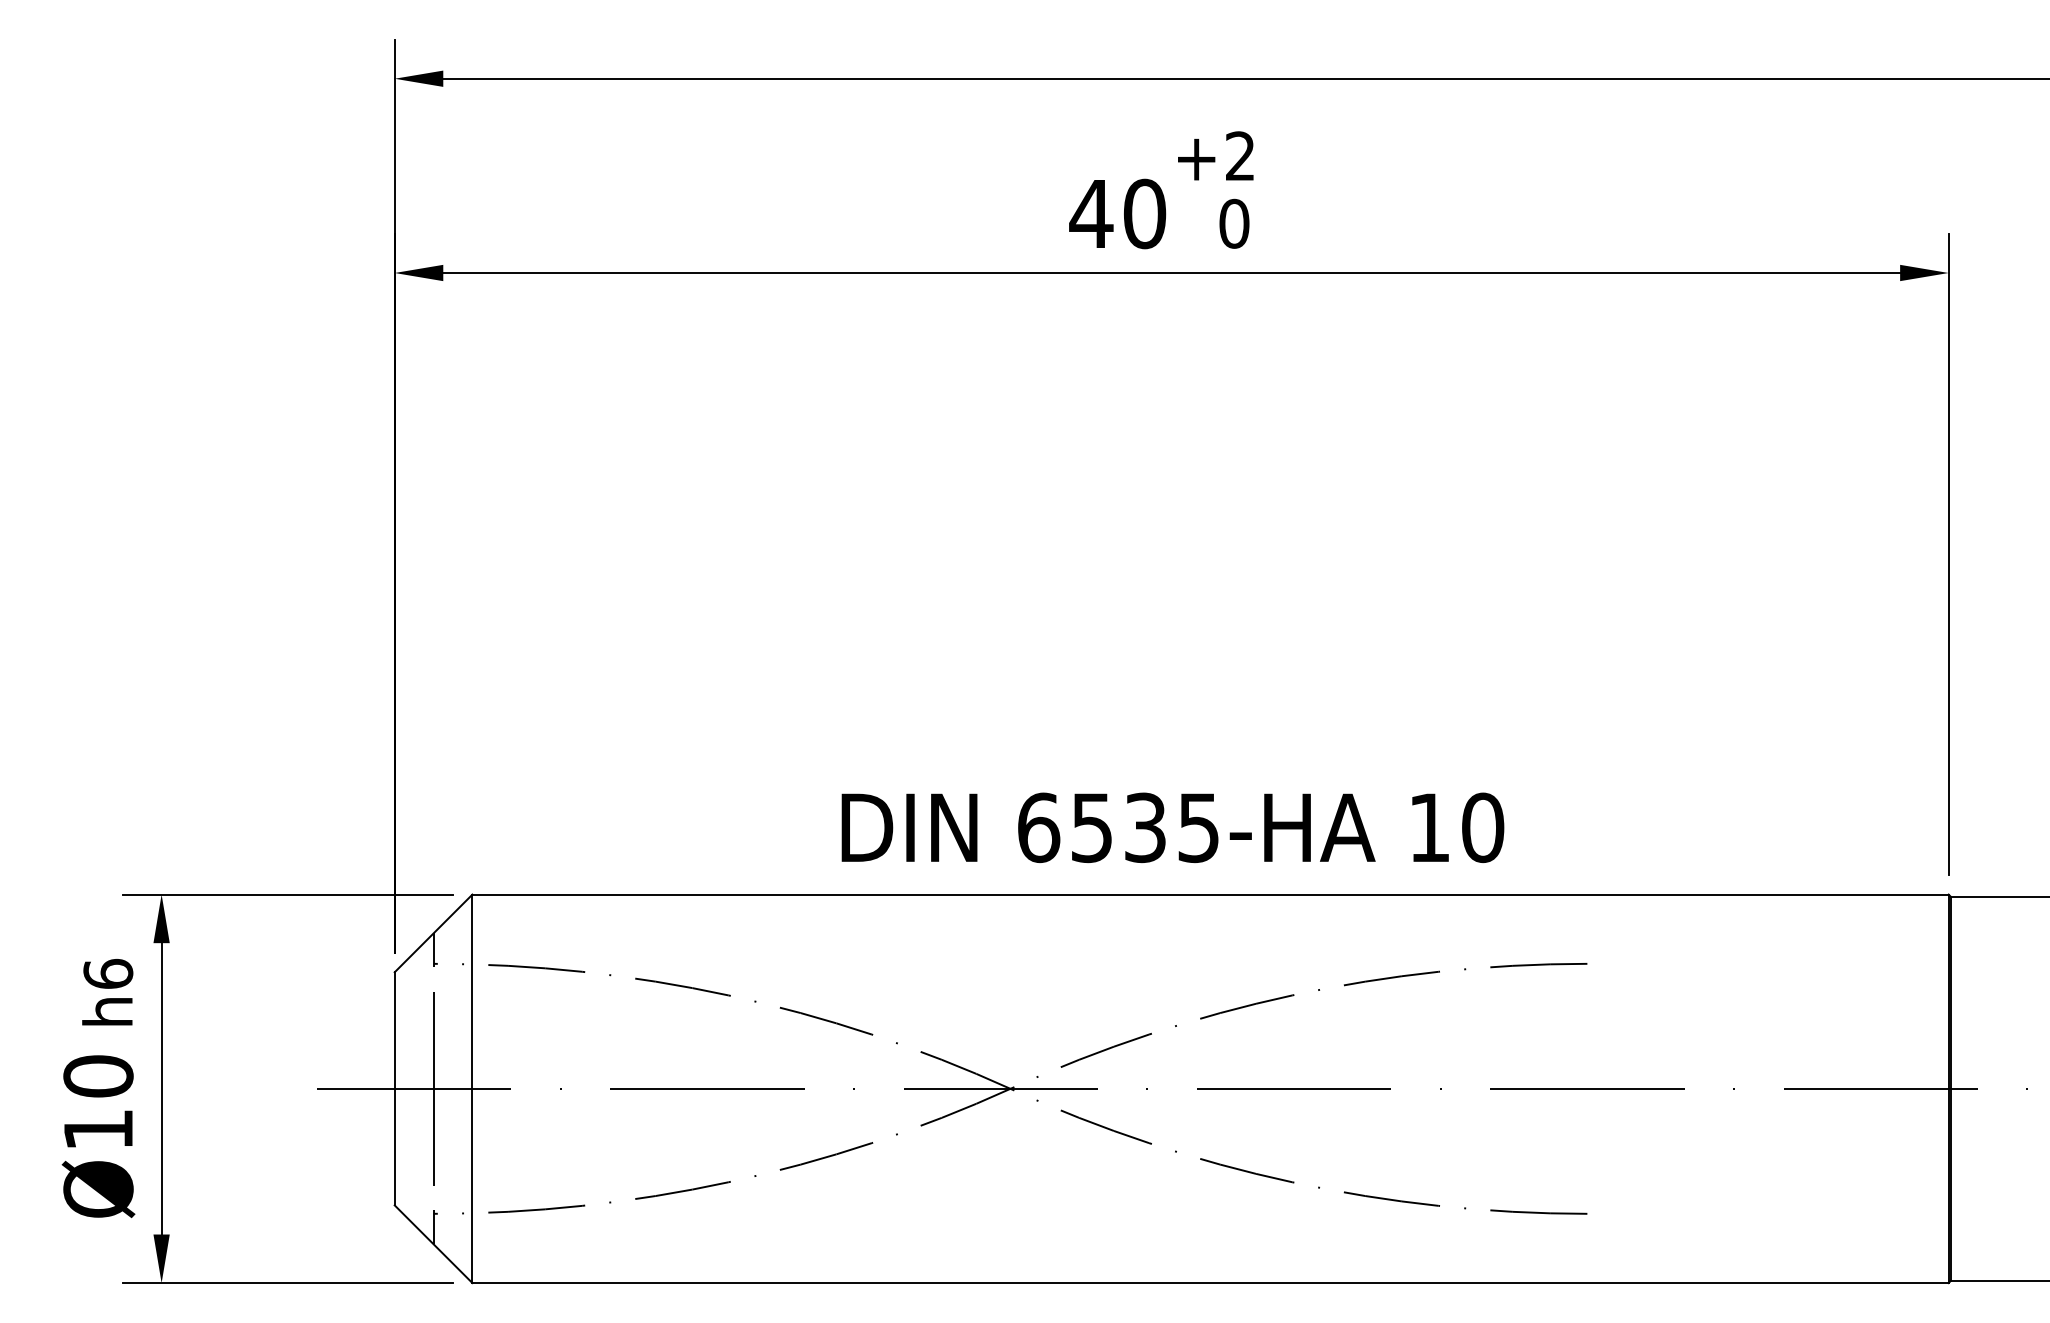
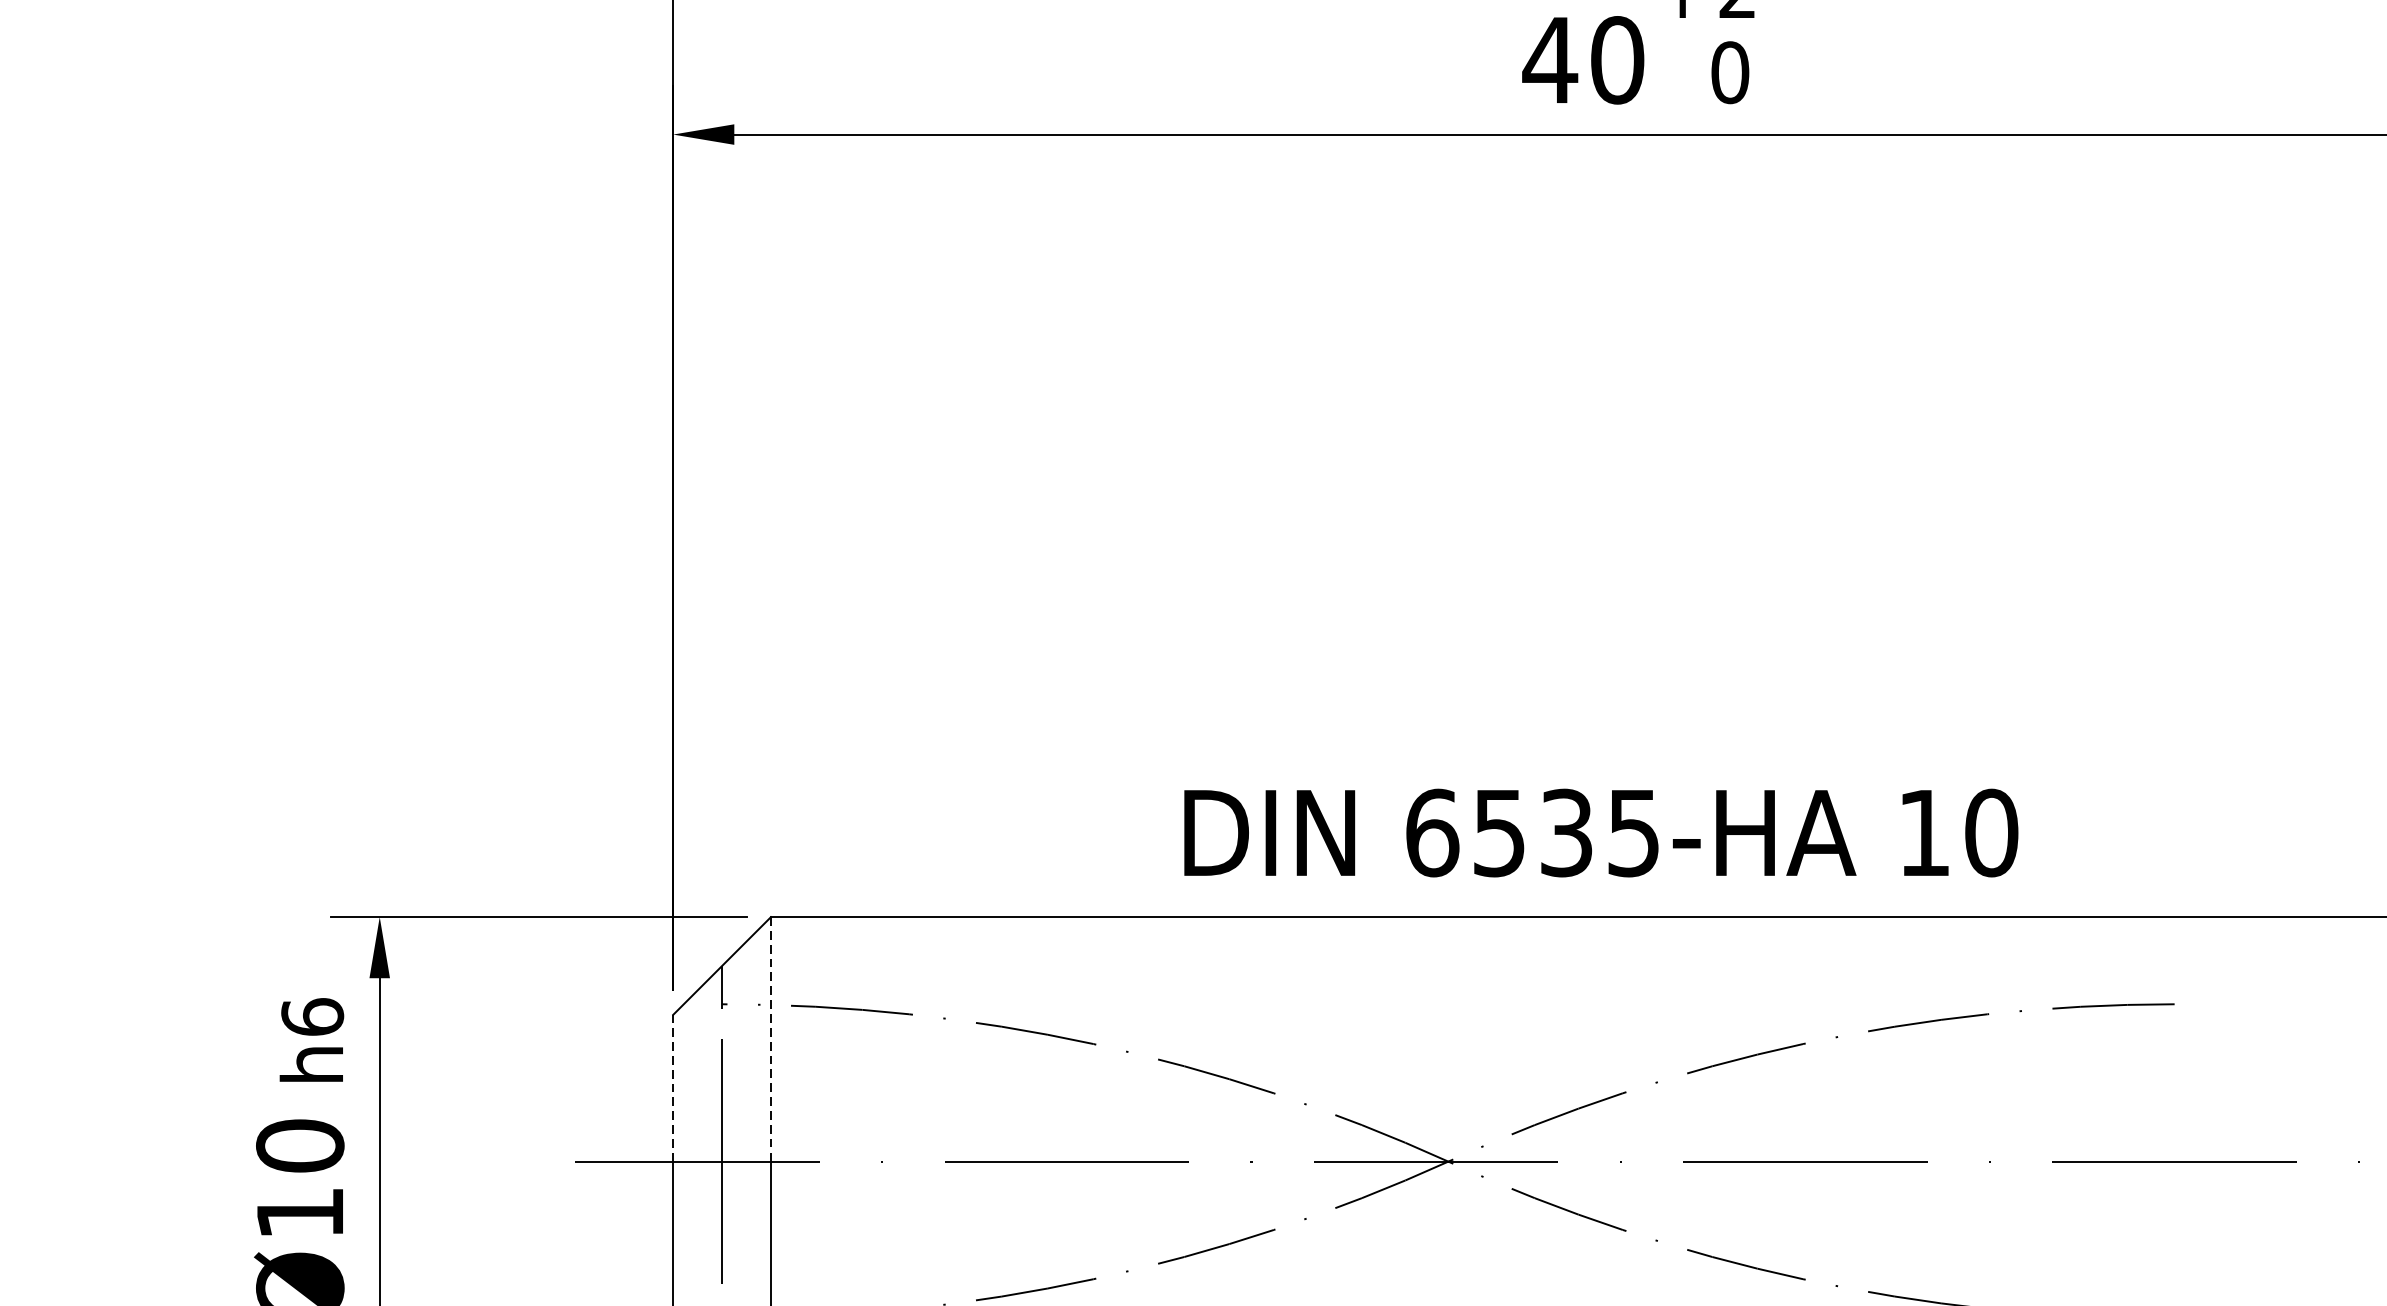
text: (1172, 827) -> (1600, 832), moved
line: (472, 992) -> (771, 1040), solid -> dashed
line: (394, 1030) -> (672, 1088), solid -> dashed

